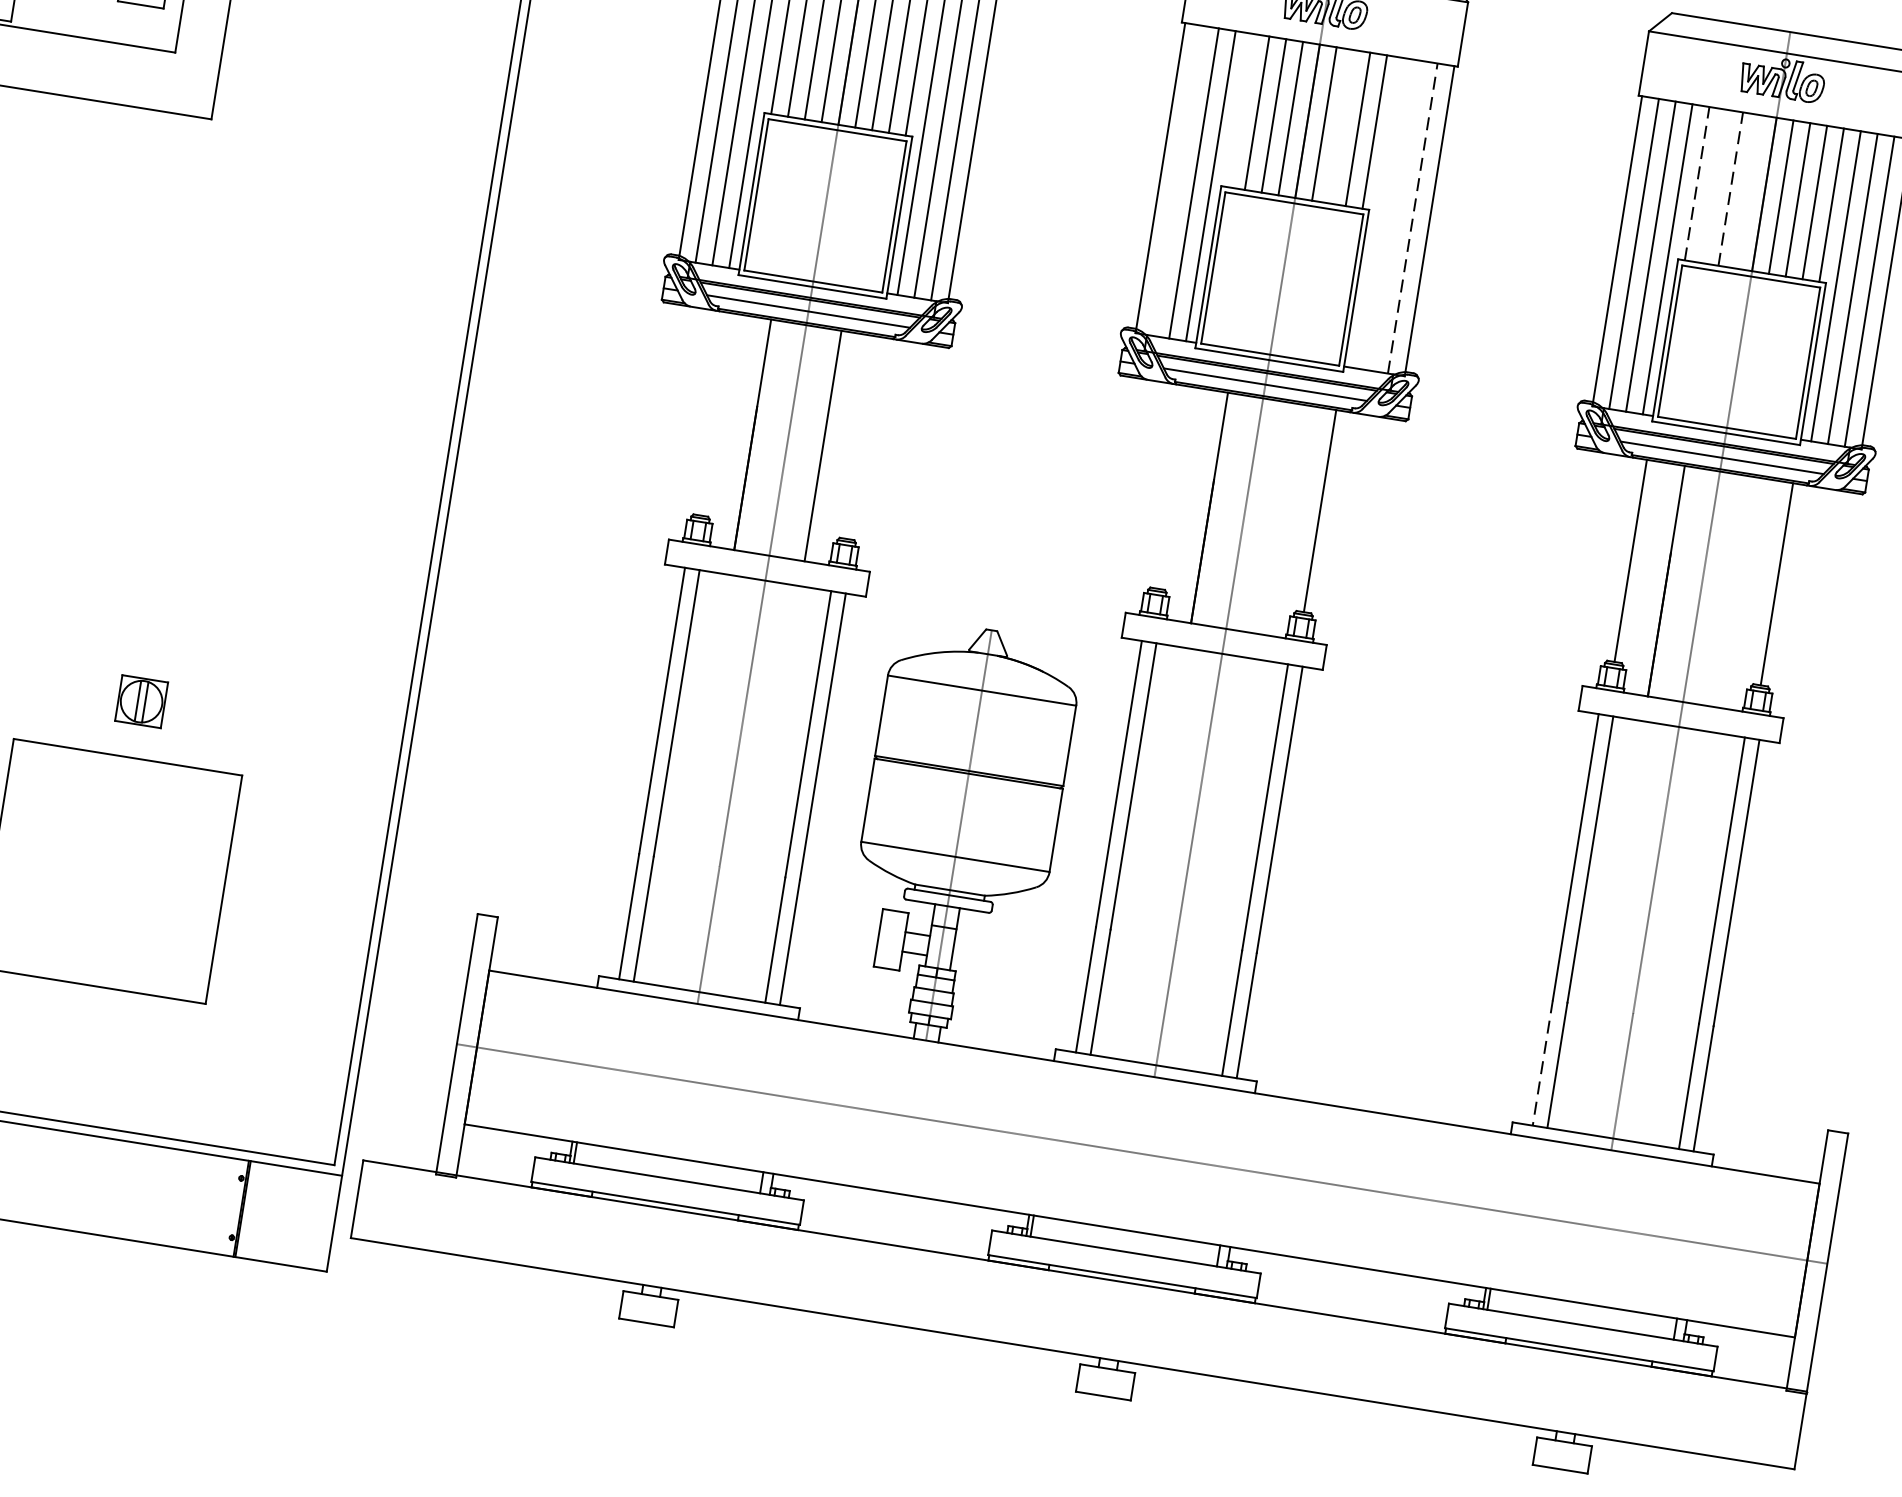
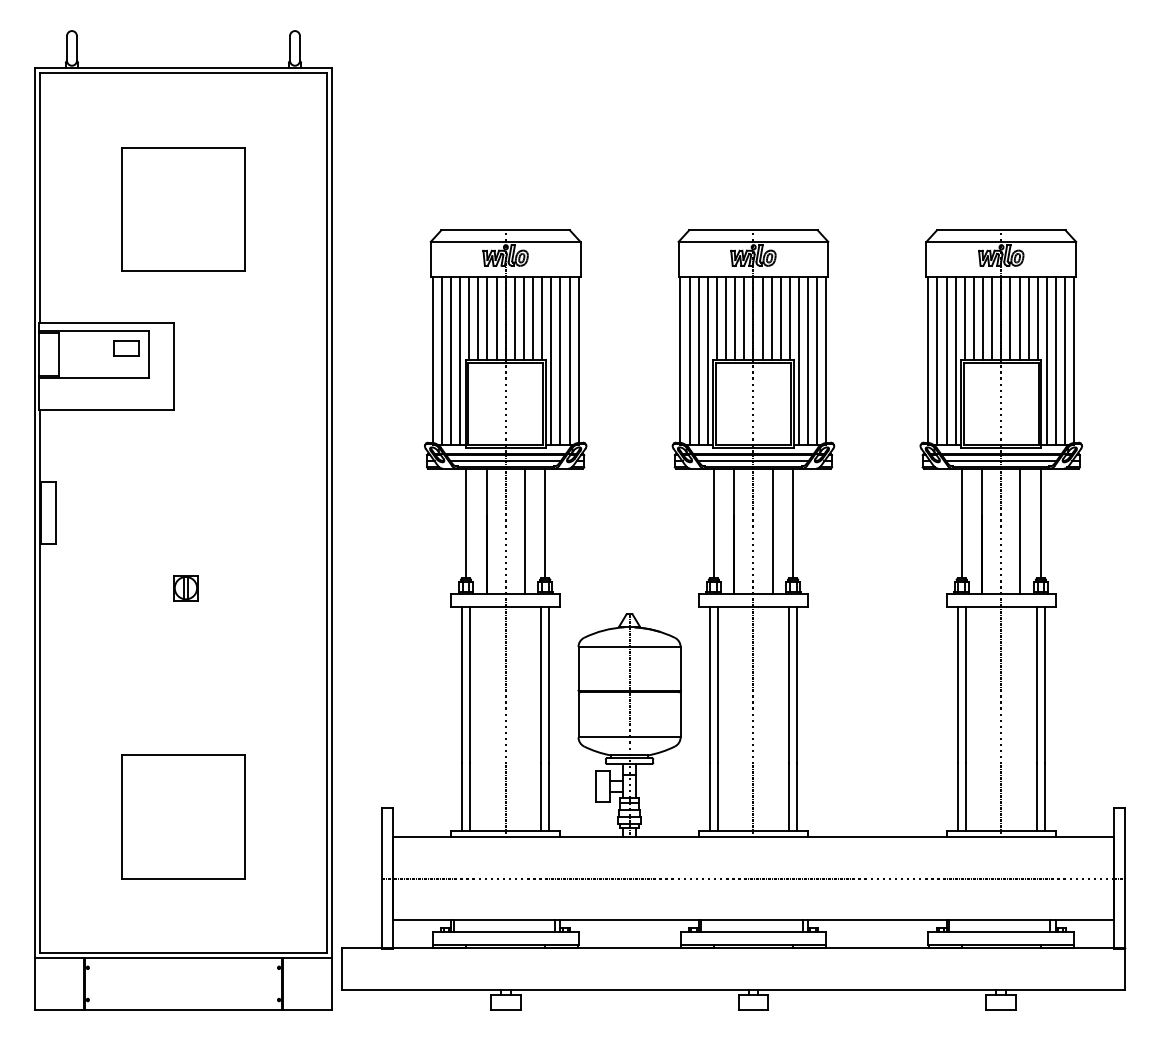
line: (1239, 110) -> (716, 318), added
line: (1340, 126) -> (771, 318), added
line: (1177, 180) -> (689, 360), added
line: (1696, 183) -> (964, 318), dashed -> solid
line: (1713, 186) -> (973, 318), added
line: (1731, 189) -> (983, 318), dashed -> solid
line: (1748, 192) -> (992, 318), added
line: (1379, 212) -> (799, 360), added
line: (1396, 215) -> (808, 360), added
line: (1413, 217) -> (817, 360), dashed -> solid
line: (717, 414) -> (466, 523), added
line: (863, 437) -> (545, 523), added
line: (1173, 487) -> (713, 523), added
line: (1280, 517) -> (772, 530), added
line: (1737, 591) -> (1020, 530), added
part: (140, 702) -> (185, 588), moved
line: (1542, 1062) -> (957, 796), dashed -> solid

